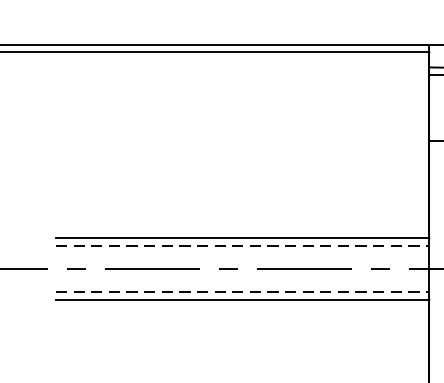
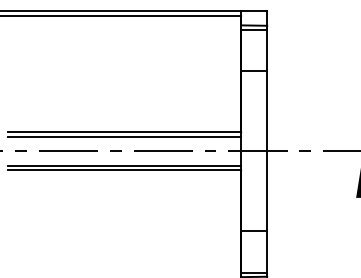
line: (242, 245) -> (124, 136), dashed -> solid
line: (242, 291) -> (124, 165), dashed -> solid

